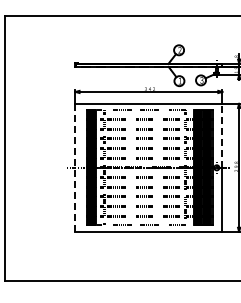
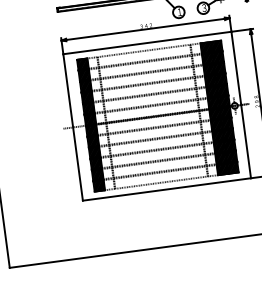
line: (222, 135) -> (236, 68), dashed -> solid
line: (75, 167) -> (73, 127), dashed -> solid

